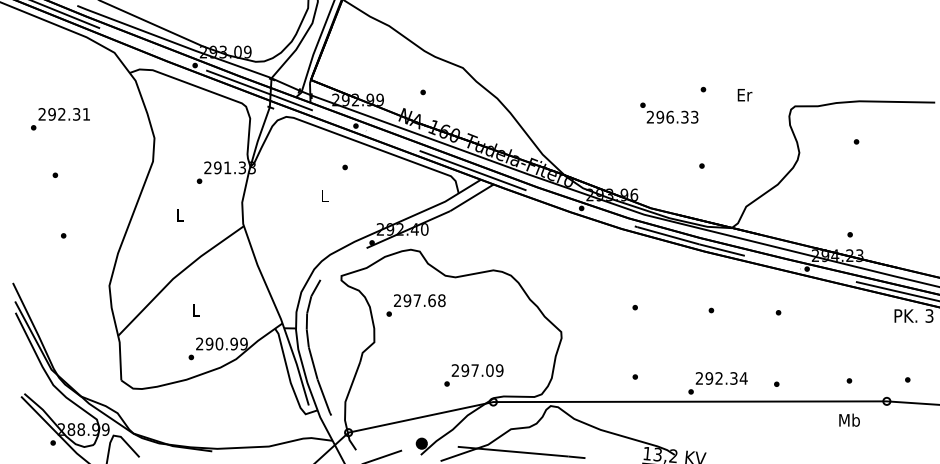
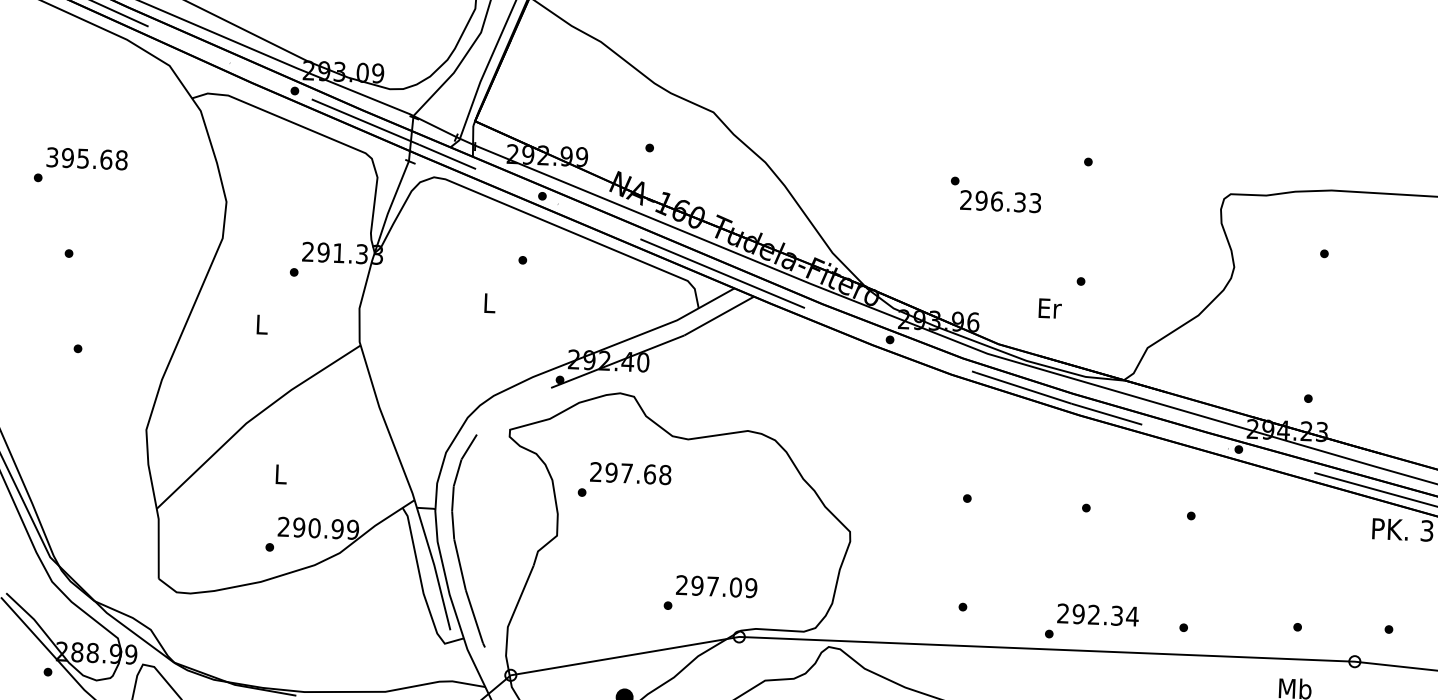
text: (744, 95) -> (1049, 309), moved
text: (669, 112) -> (996, 194), moved
text: (64, 114) -> (87, 159), 292.31 -> 395.68

